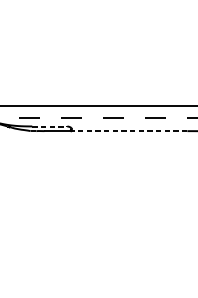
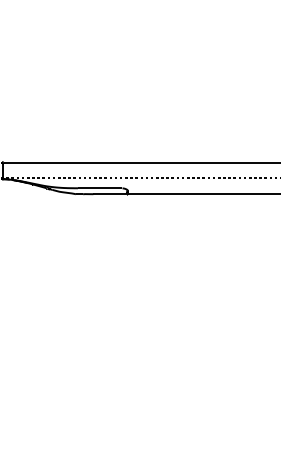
line: (50, 126) -> (100, 188), dashed -> solid
line: (129, 131) -> (201, 194), dashed -> solid

